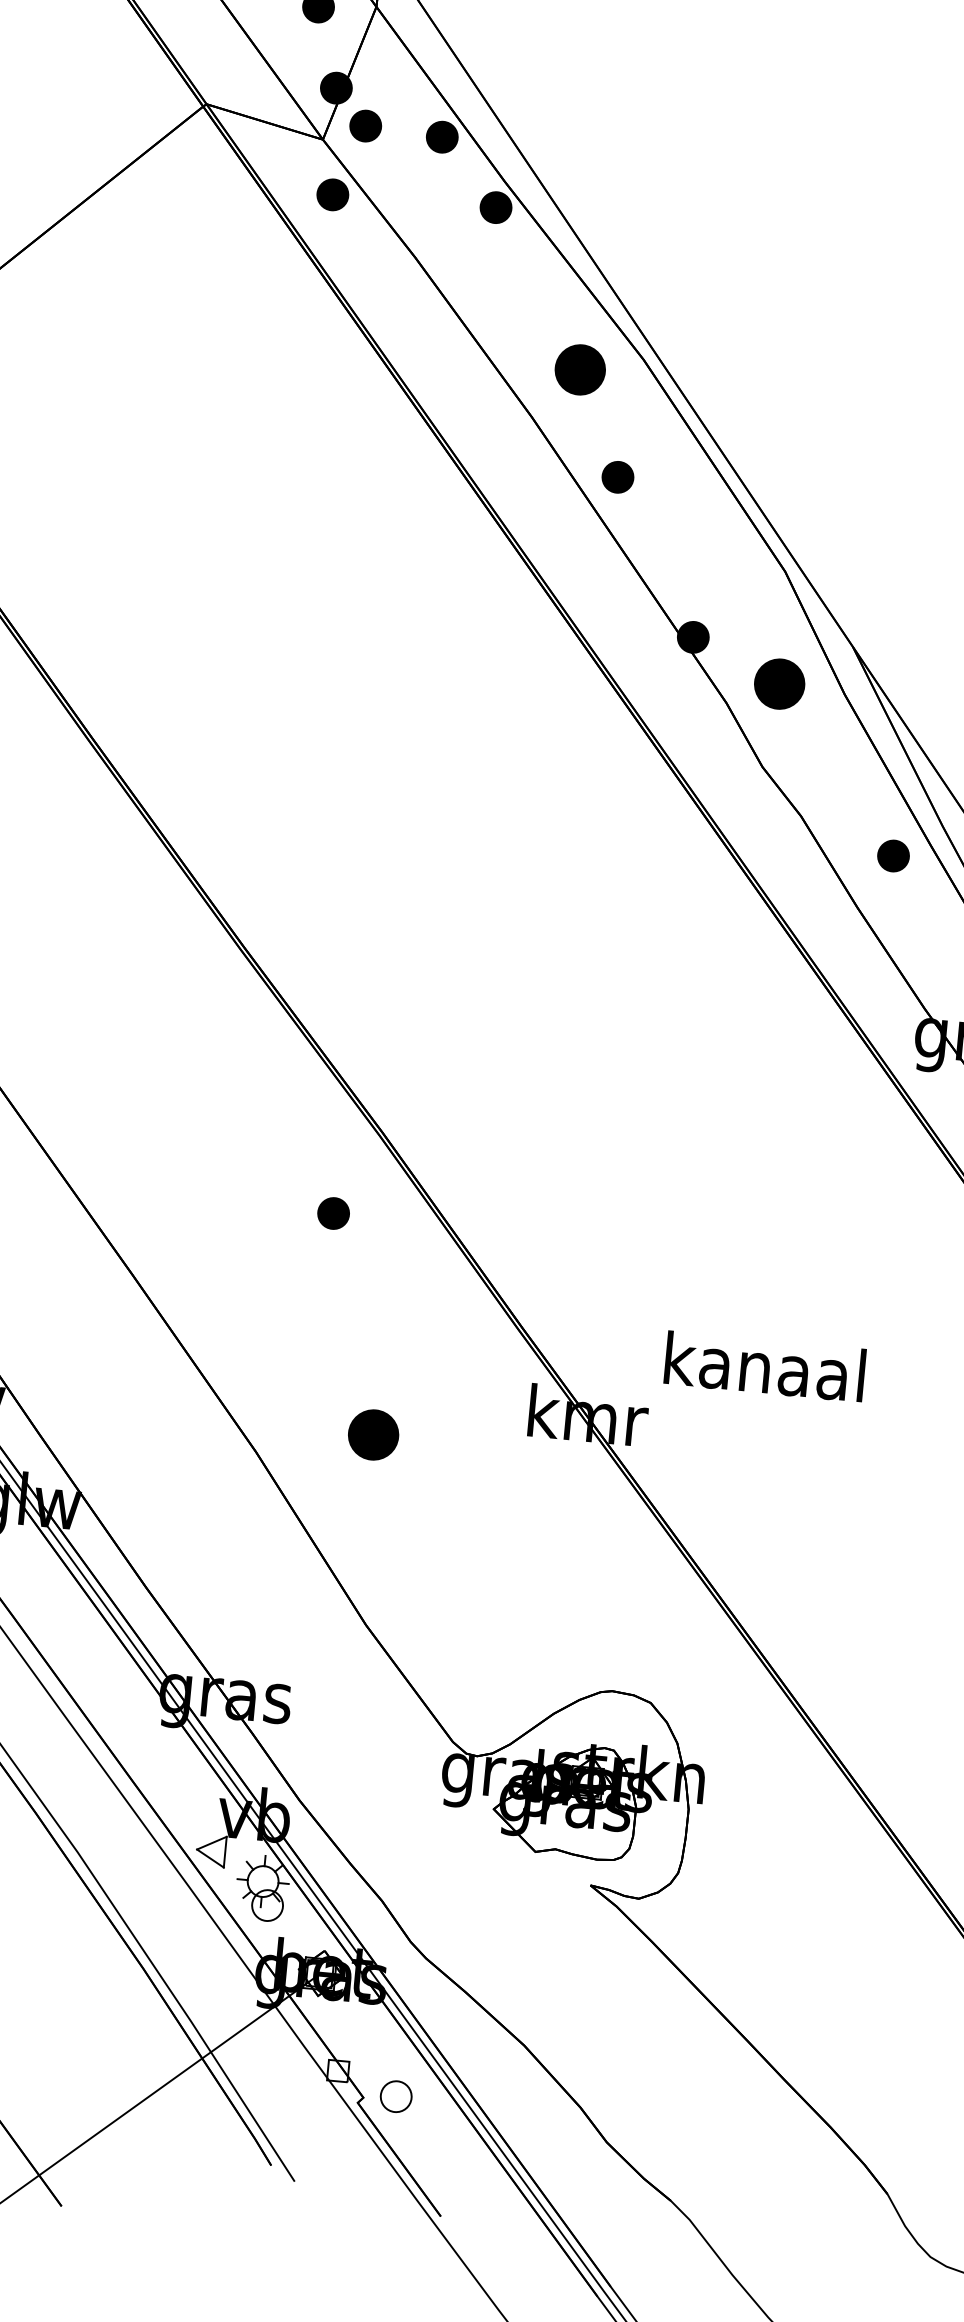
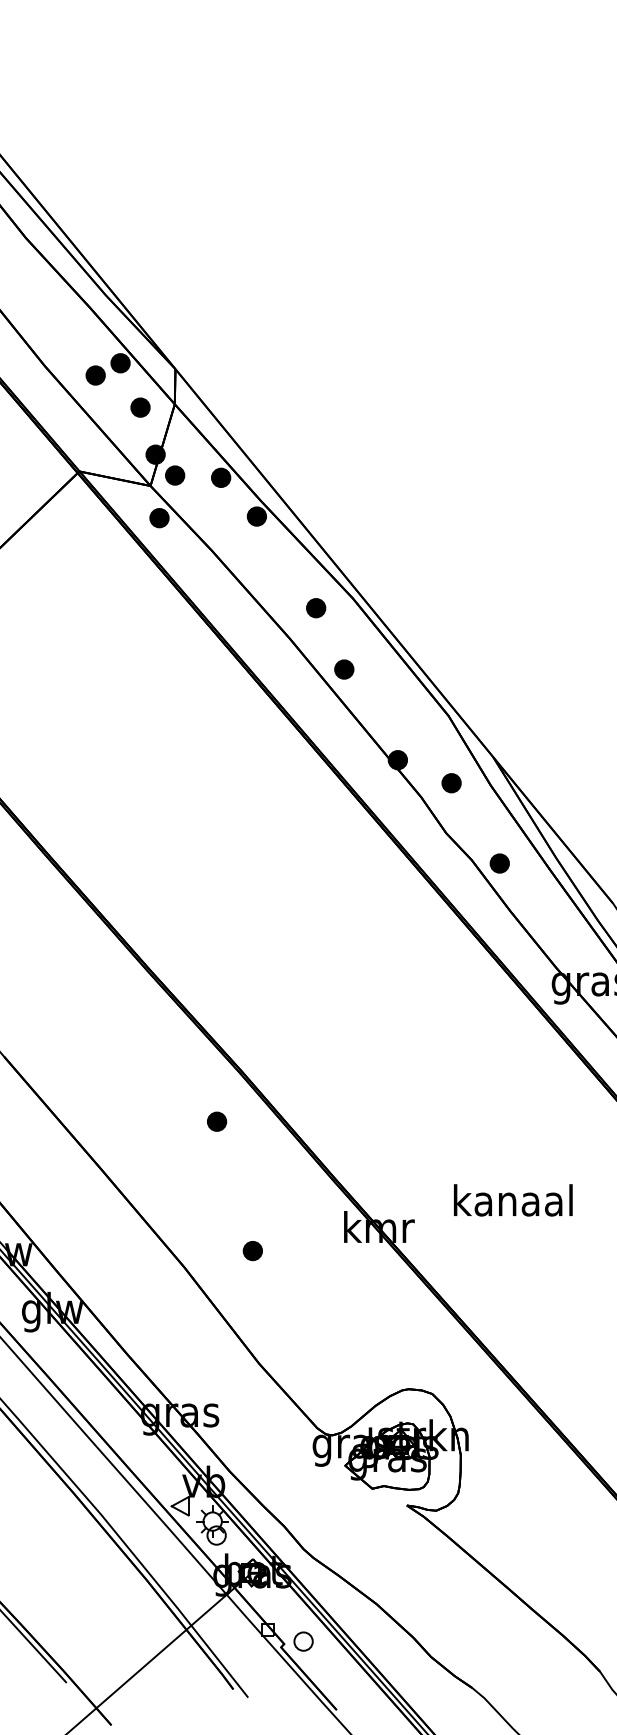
part: (581, 370) -> (316, 608), size x0.62
part: (779, 684) -> (451, 783), size x0.62
part: (893, 855) -> (499, 863), moved
text: (765, 1366) -> (513, 1200), moved
part: (372, 1436) -> (252, 1251), size x0.62

